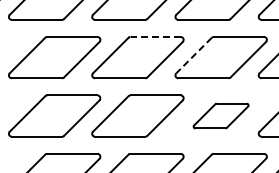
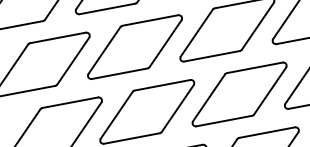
line: (155, 36) -> (150, 19), dashed -> solid
line: (193, 55) -> (196, 33), dashed -> solid
part: (220, 115) -> (238, 93), size x1.67

